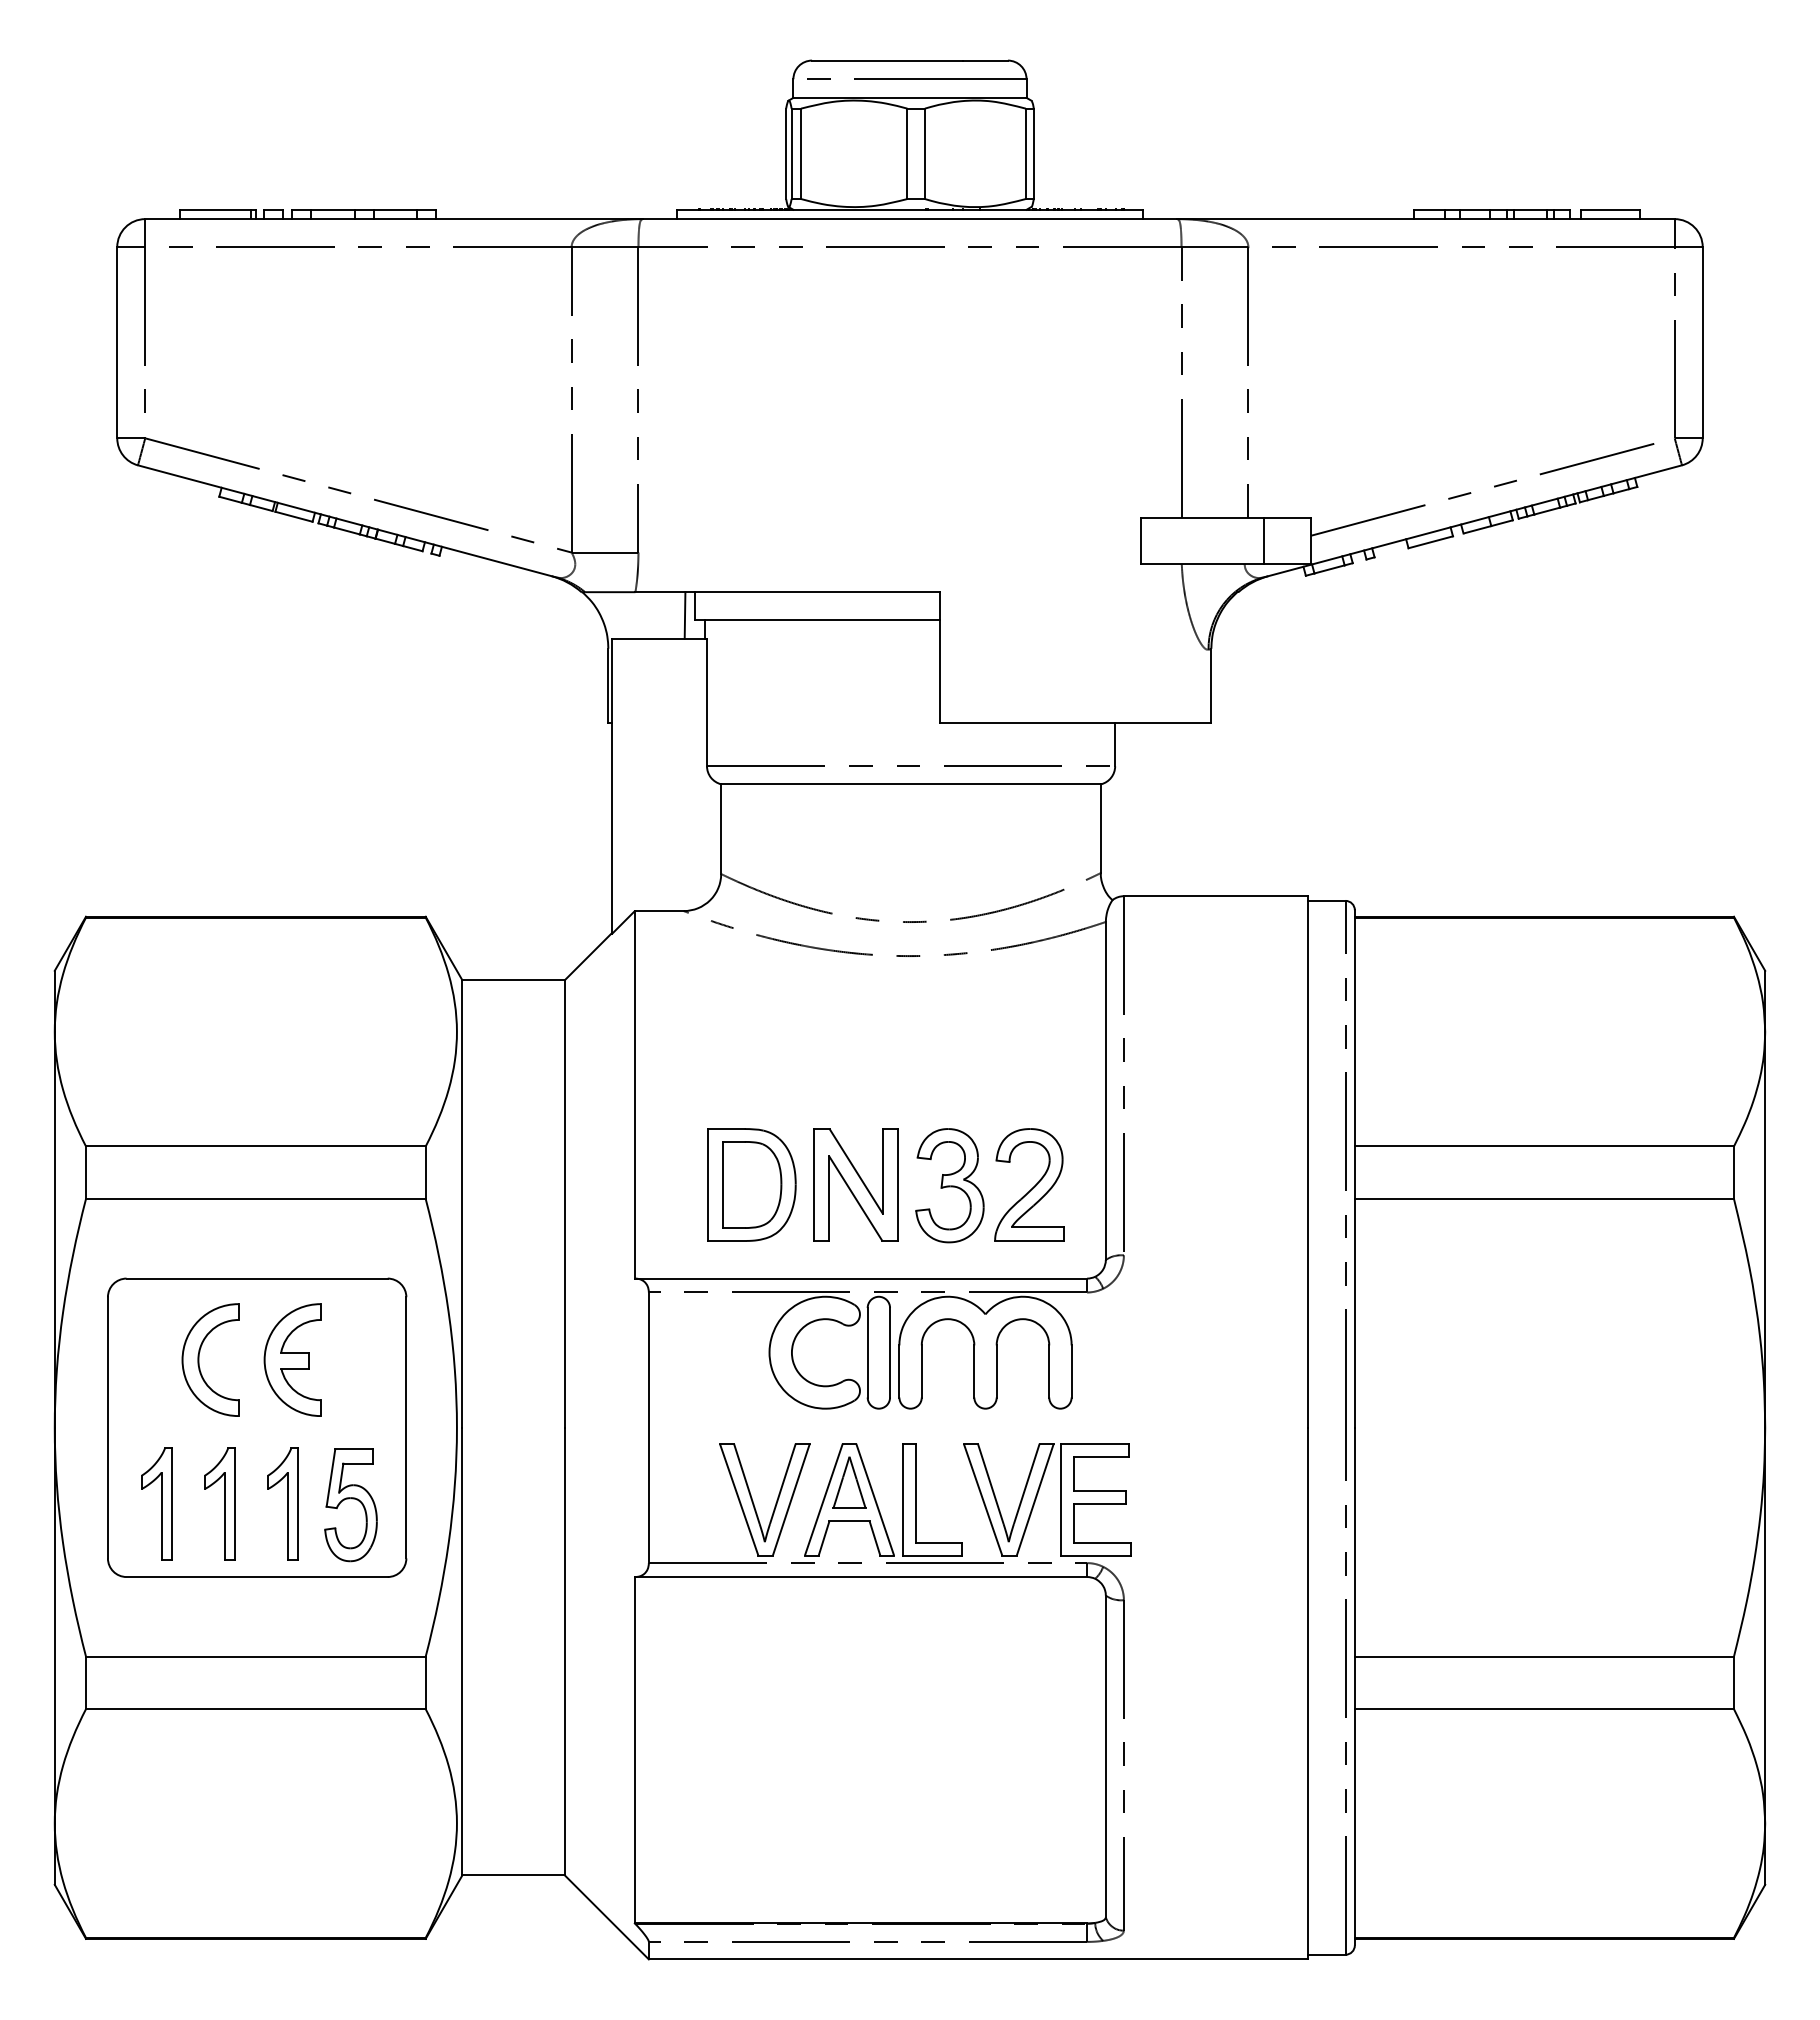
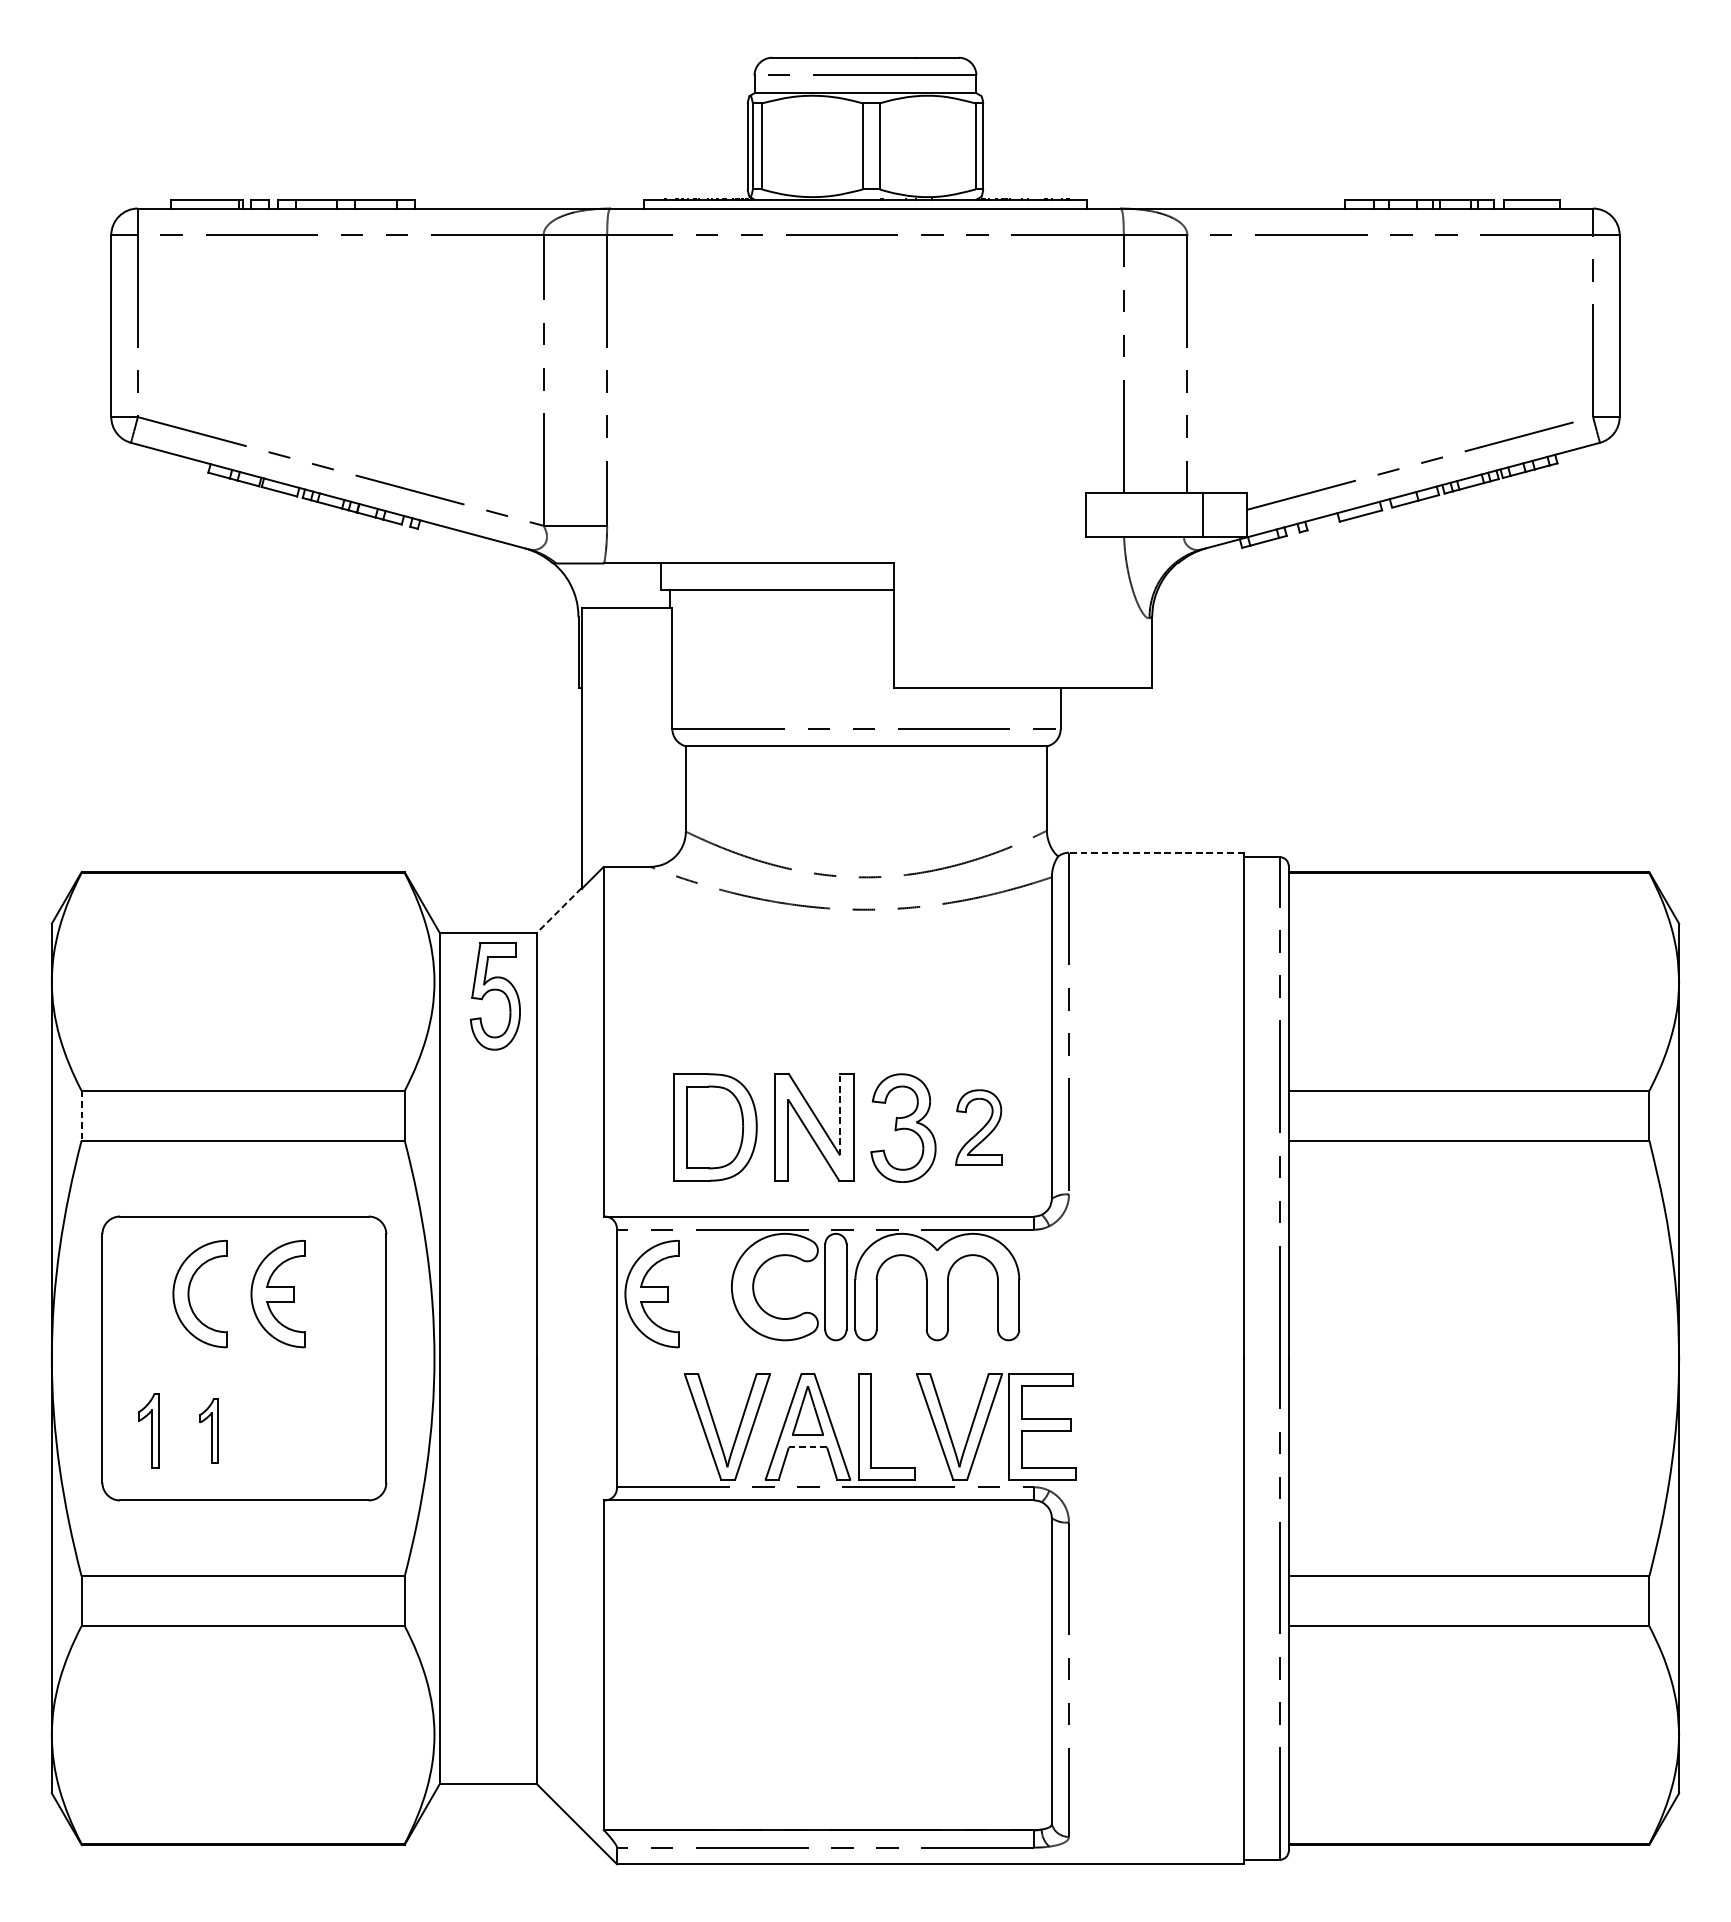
line: (684, 615) -> (650, 585), removed
line: (1215, 896) -> (1156, 853), solid -> dashed
line: (588, 956) -> (559, 910), solid -> dashed
line: (883, 1171) -> (840, 1114), solid -> dashed
line: (86, 1173) -> (82, 1116), solid -> dashed
part: (1029, 1184) -> (979, 1127), size x0.7
part: (685, 1359) -> (651, 1293), added
part: (349, 1499) -> (493, 990), moved
part: (156, 1503) -> (148, 1430), size x0.7
part: (219, 1503) -> (208, 1430), size x0.6
part: (282, 1503) -> (268, 1430), removed
line: (850, 1521) -> (808, 1447), solid -> dashed

